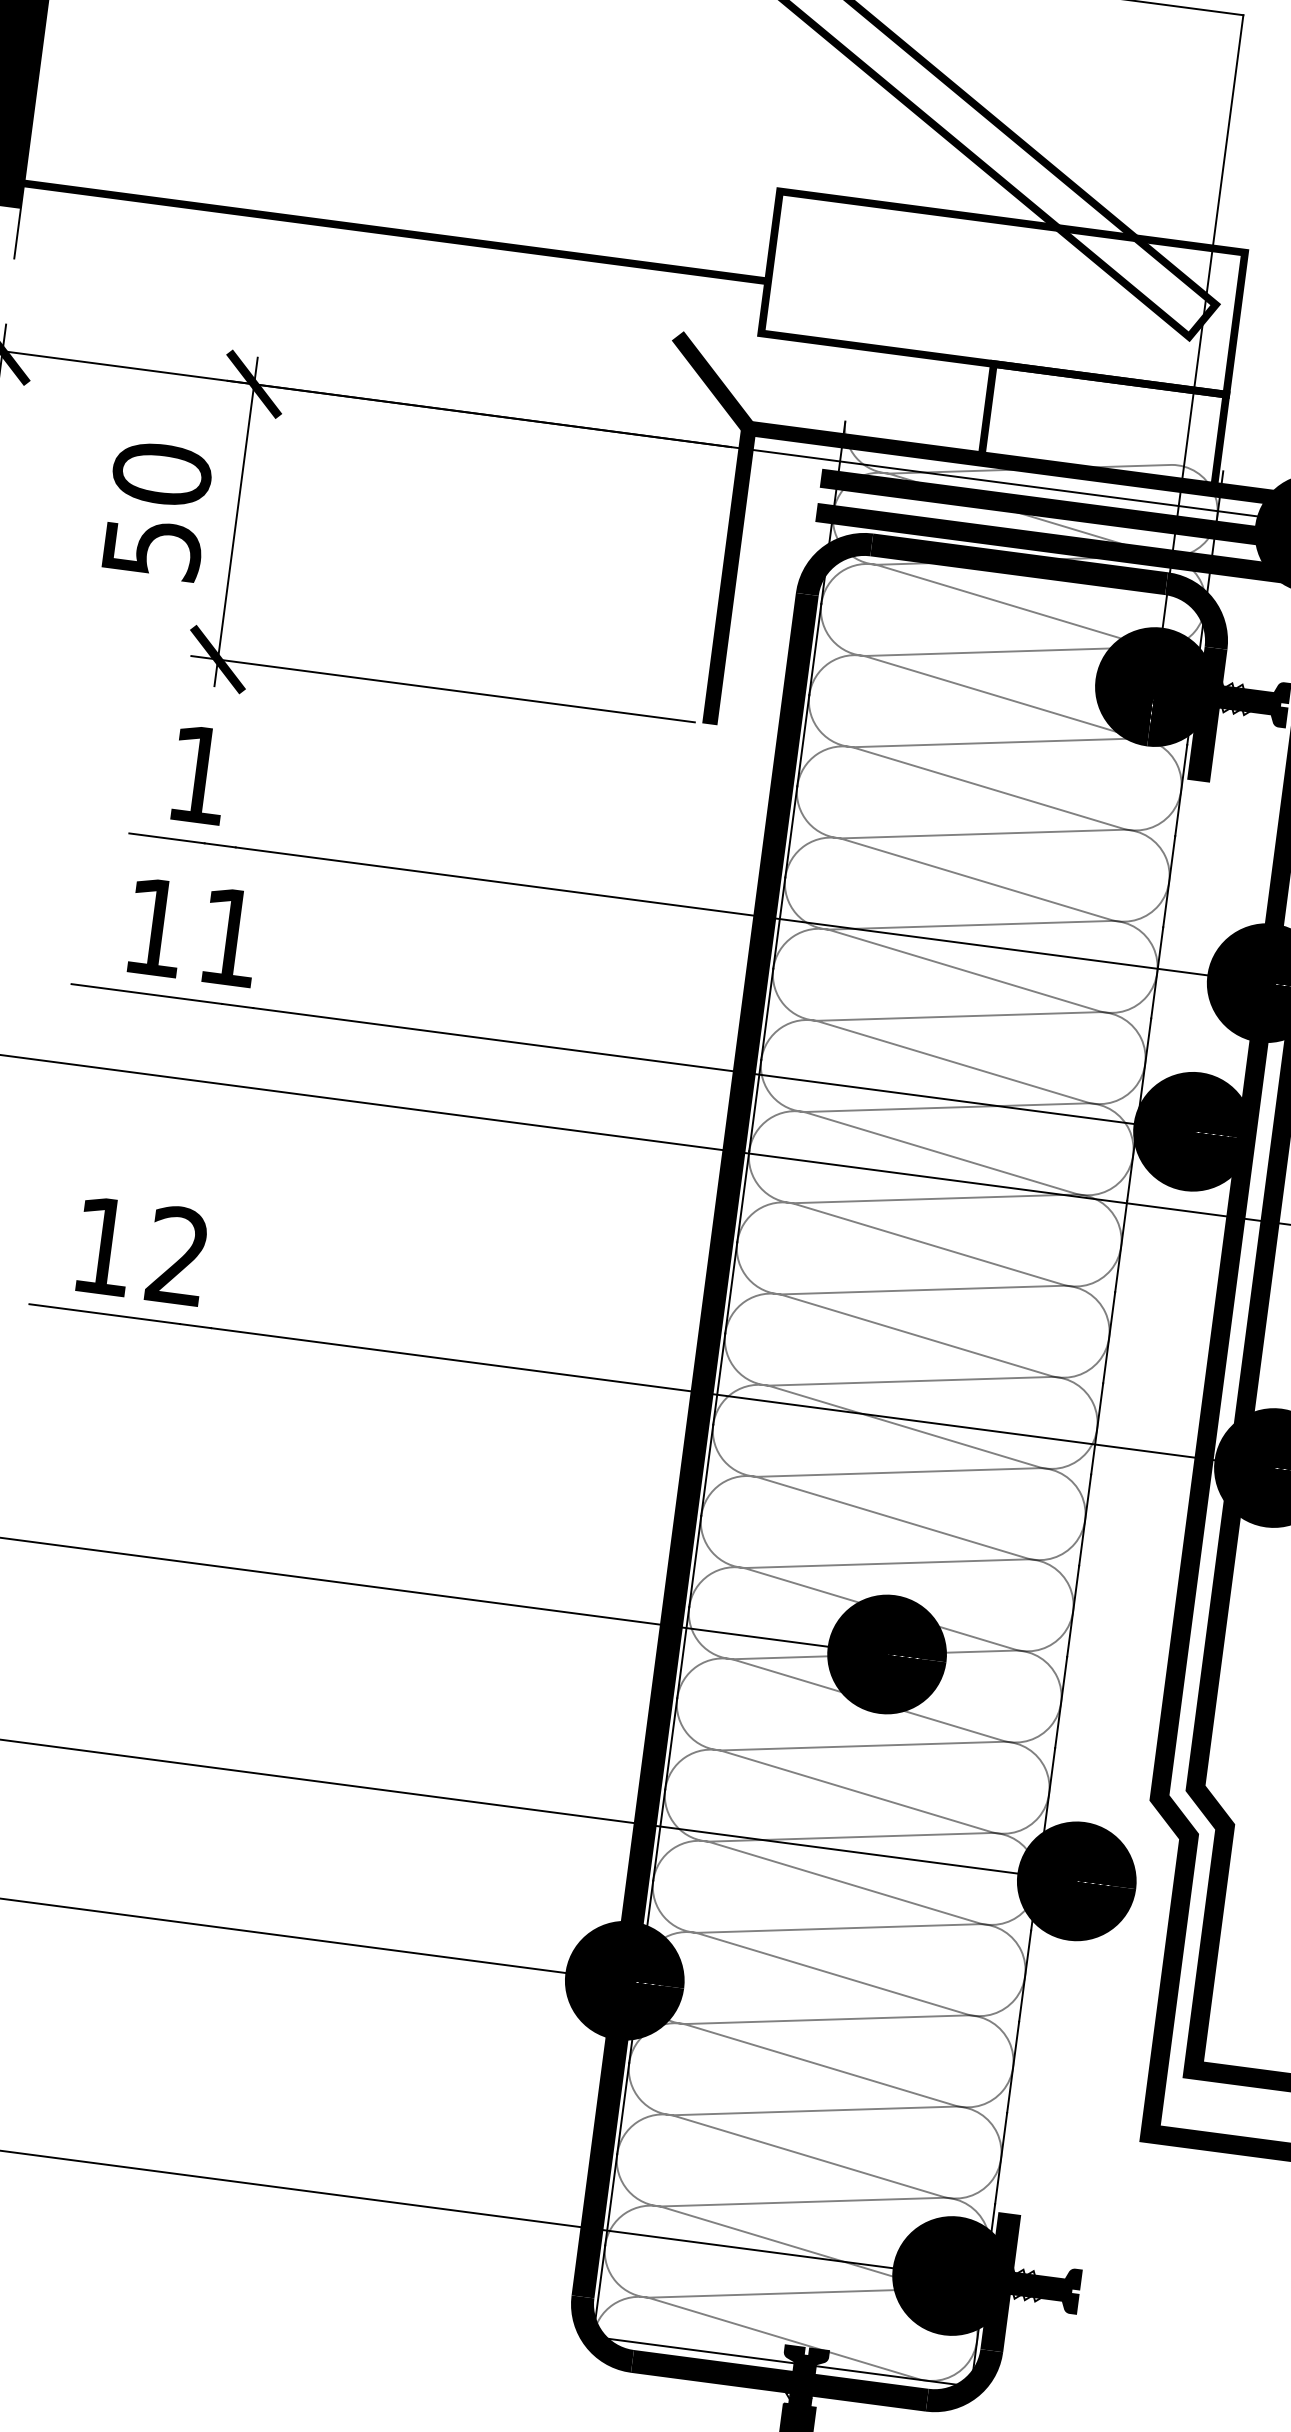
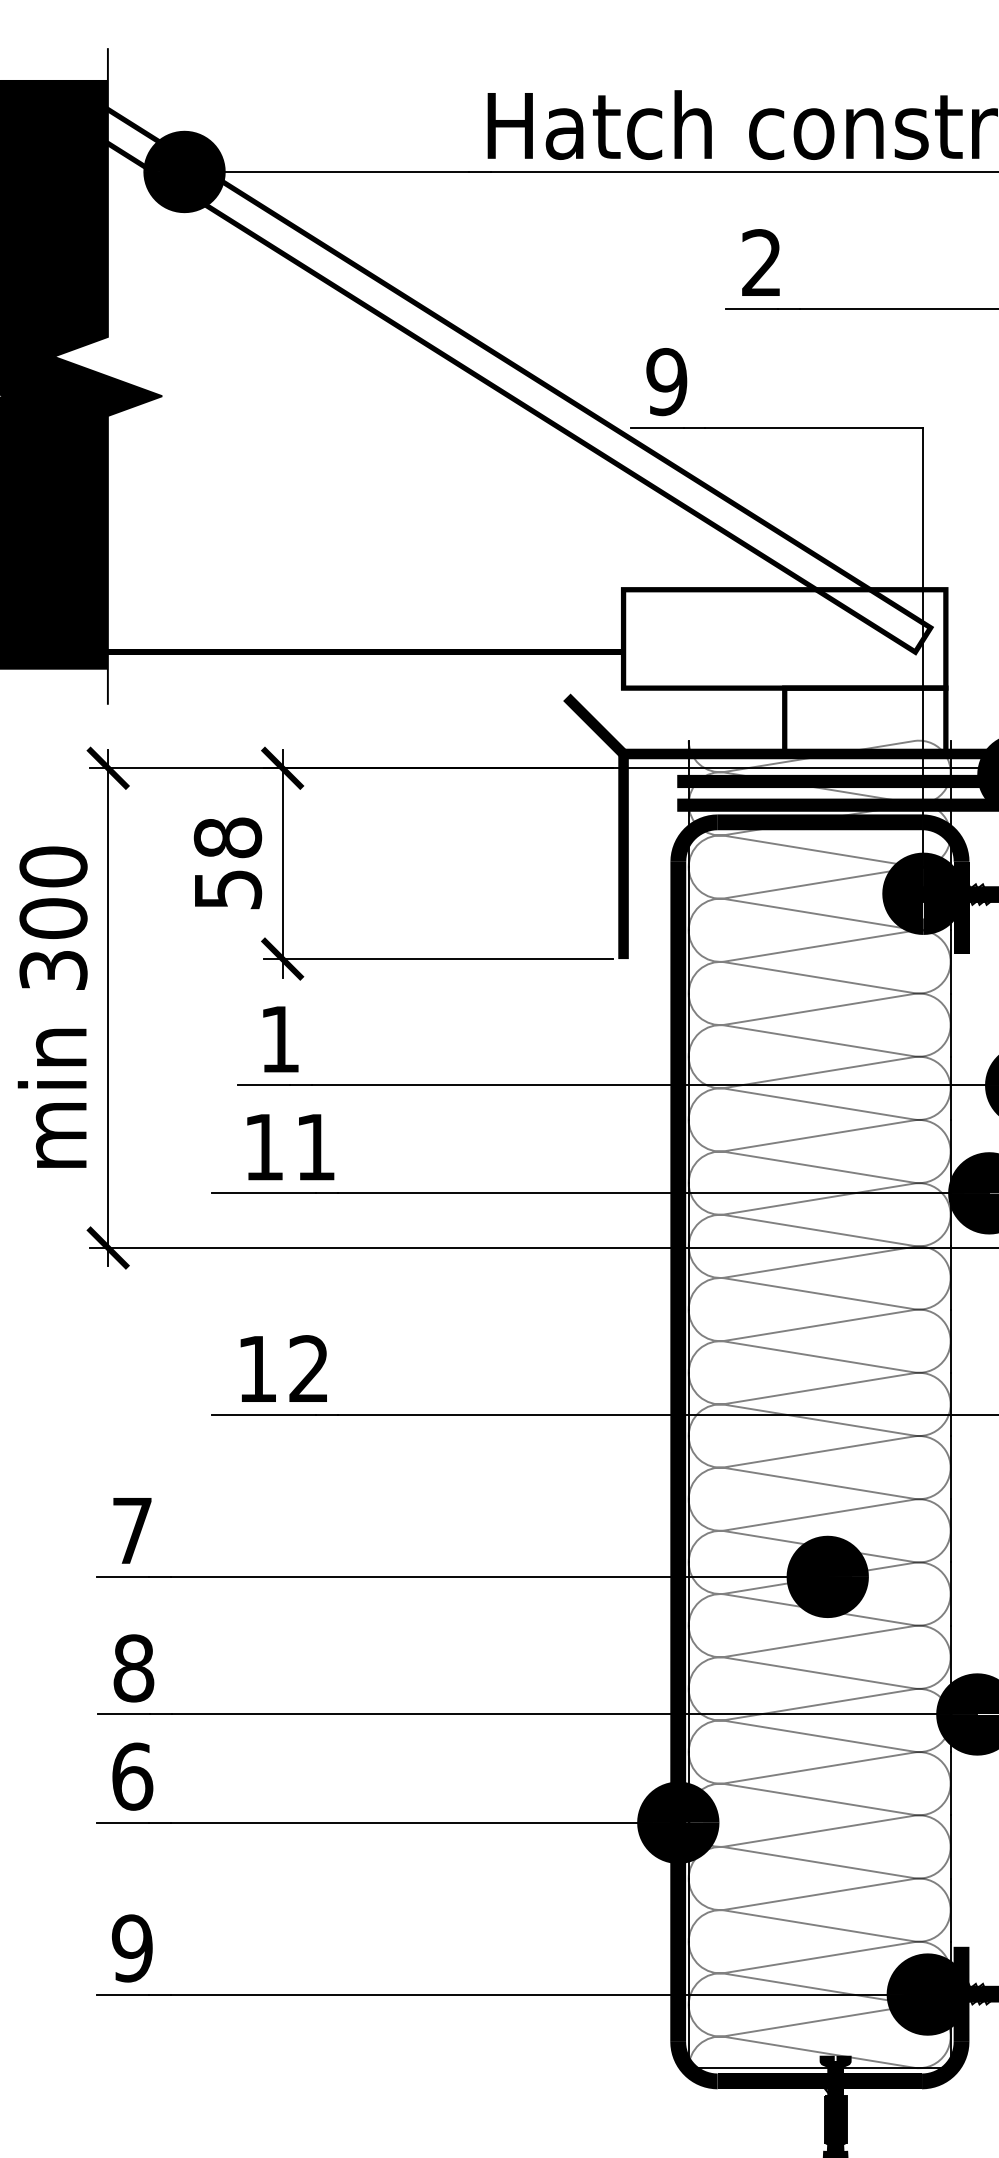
text: (161, 473) -> (227, 837), 50 -> 58

